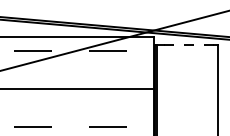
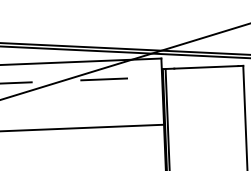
line: (189, 45) -> (207, 67), dashed -> solid

